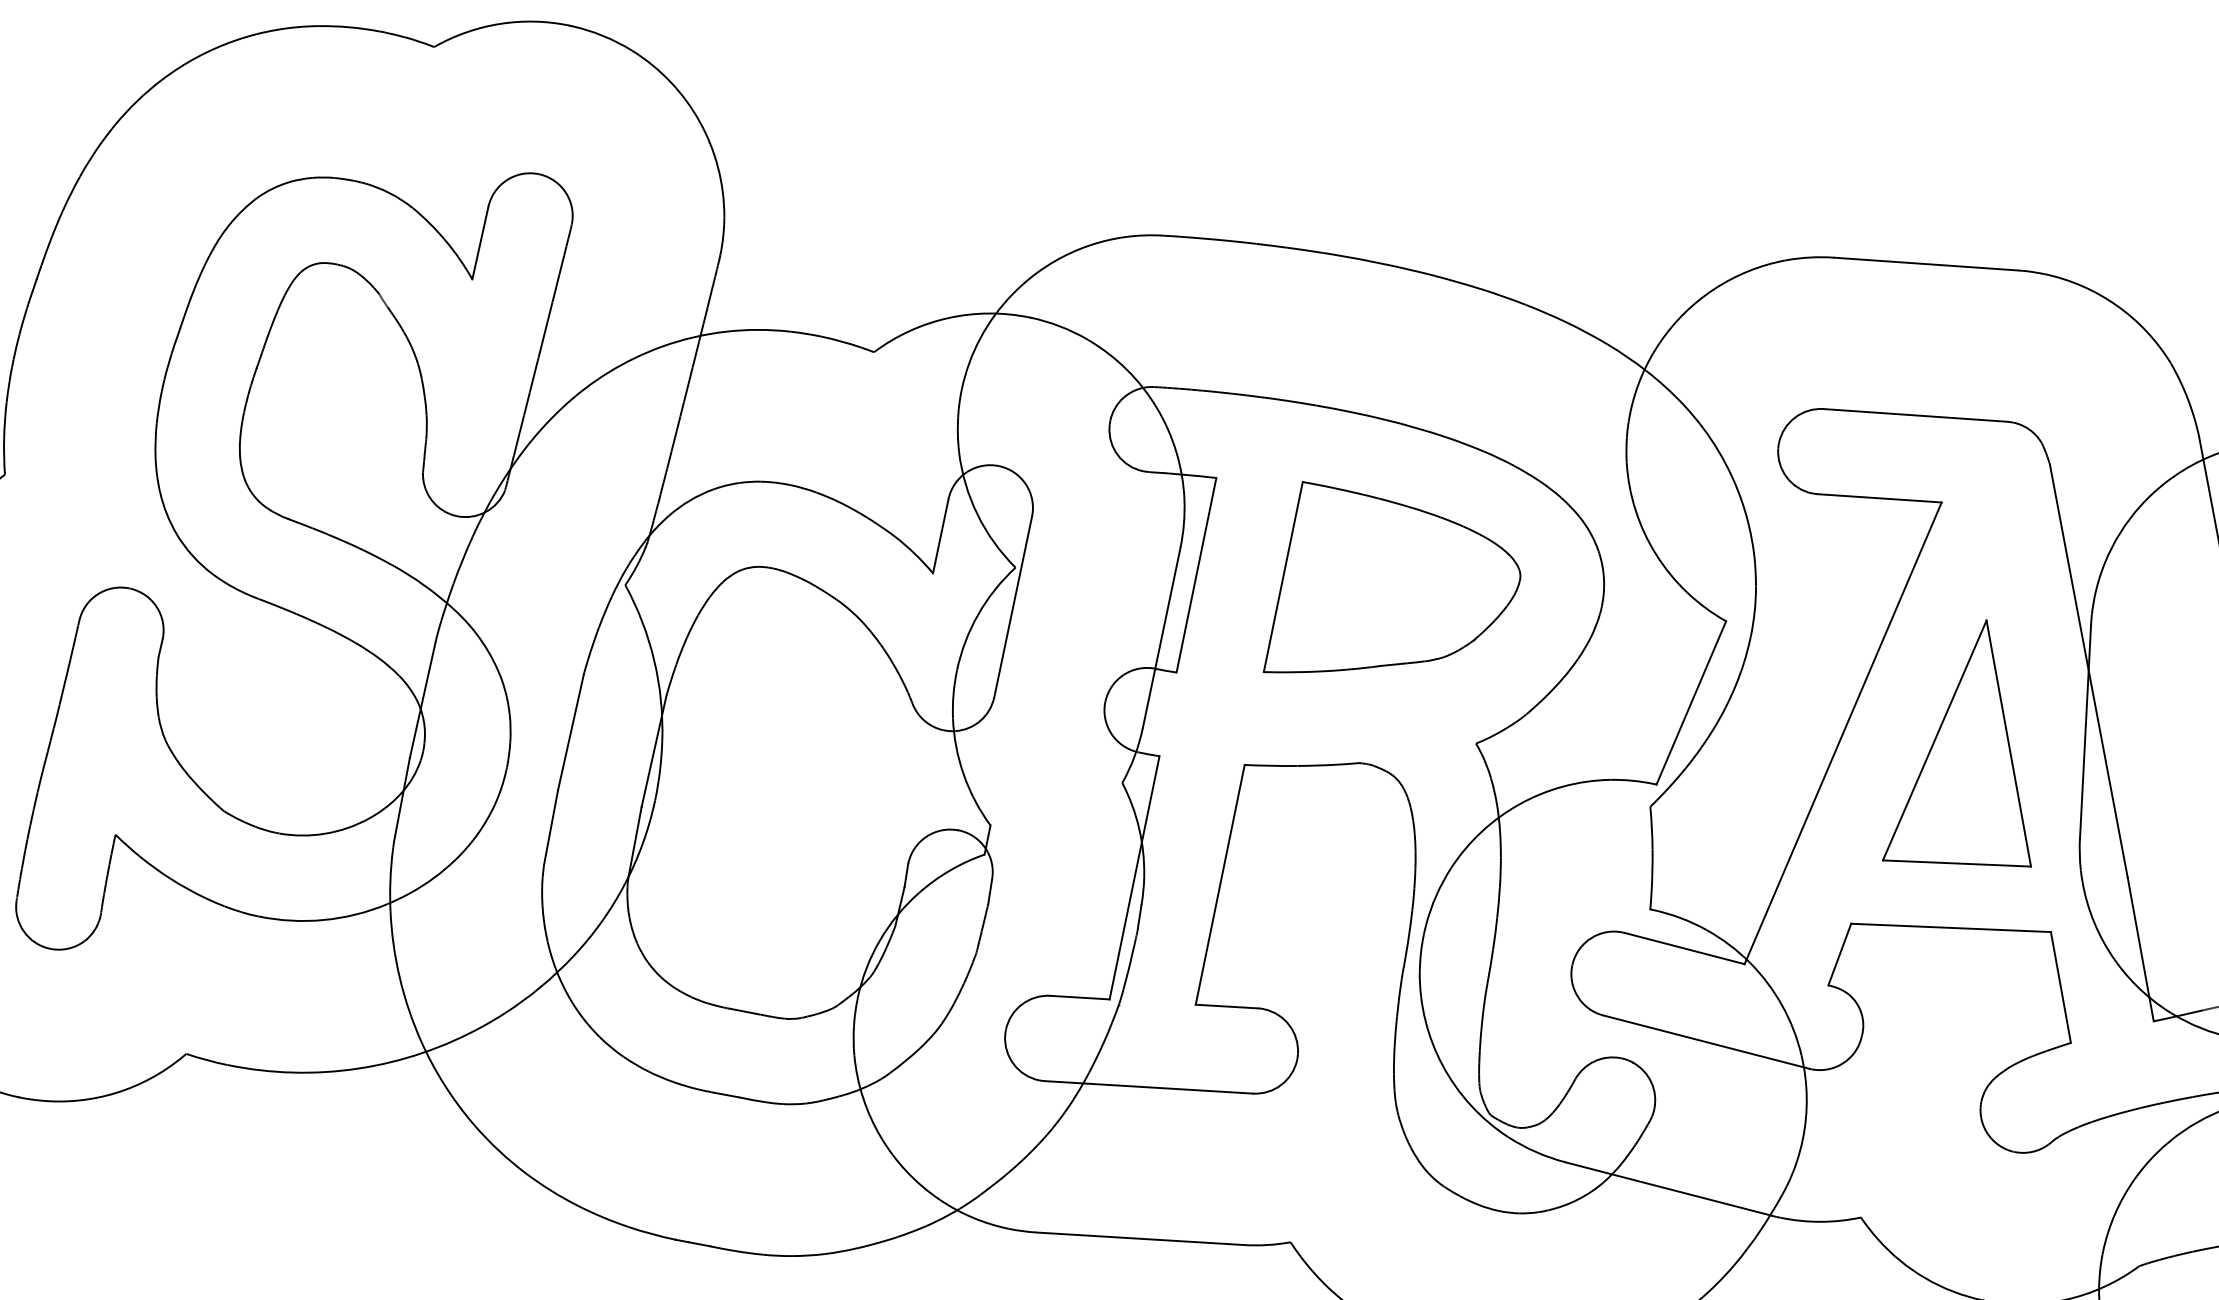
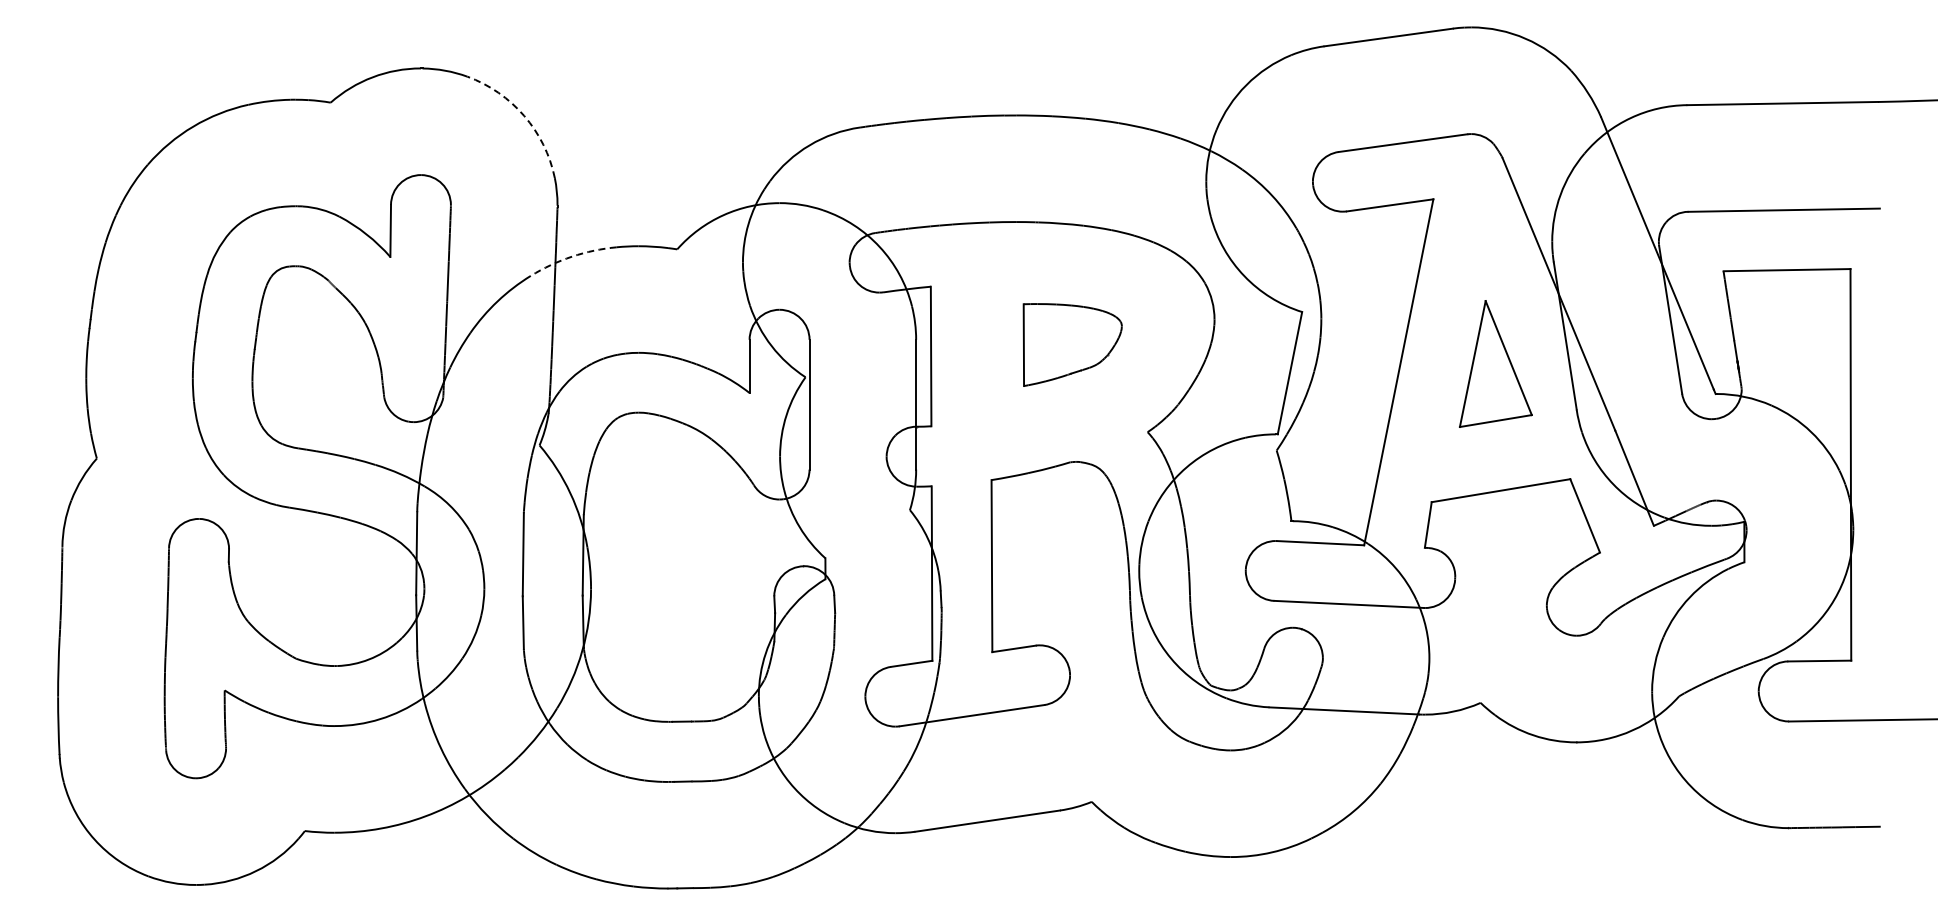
arc: (700, 122) -> (524, 116), solid -> dashed
arc: (726, 331) -> (572, 256), solid -> dashed
part: (1396, 599) -> (1072, 344), size x0.6
part: (1980, 749) -> (1495, 363), size x0.7

